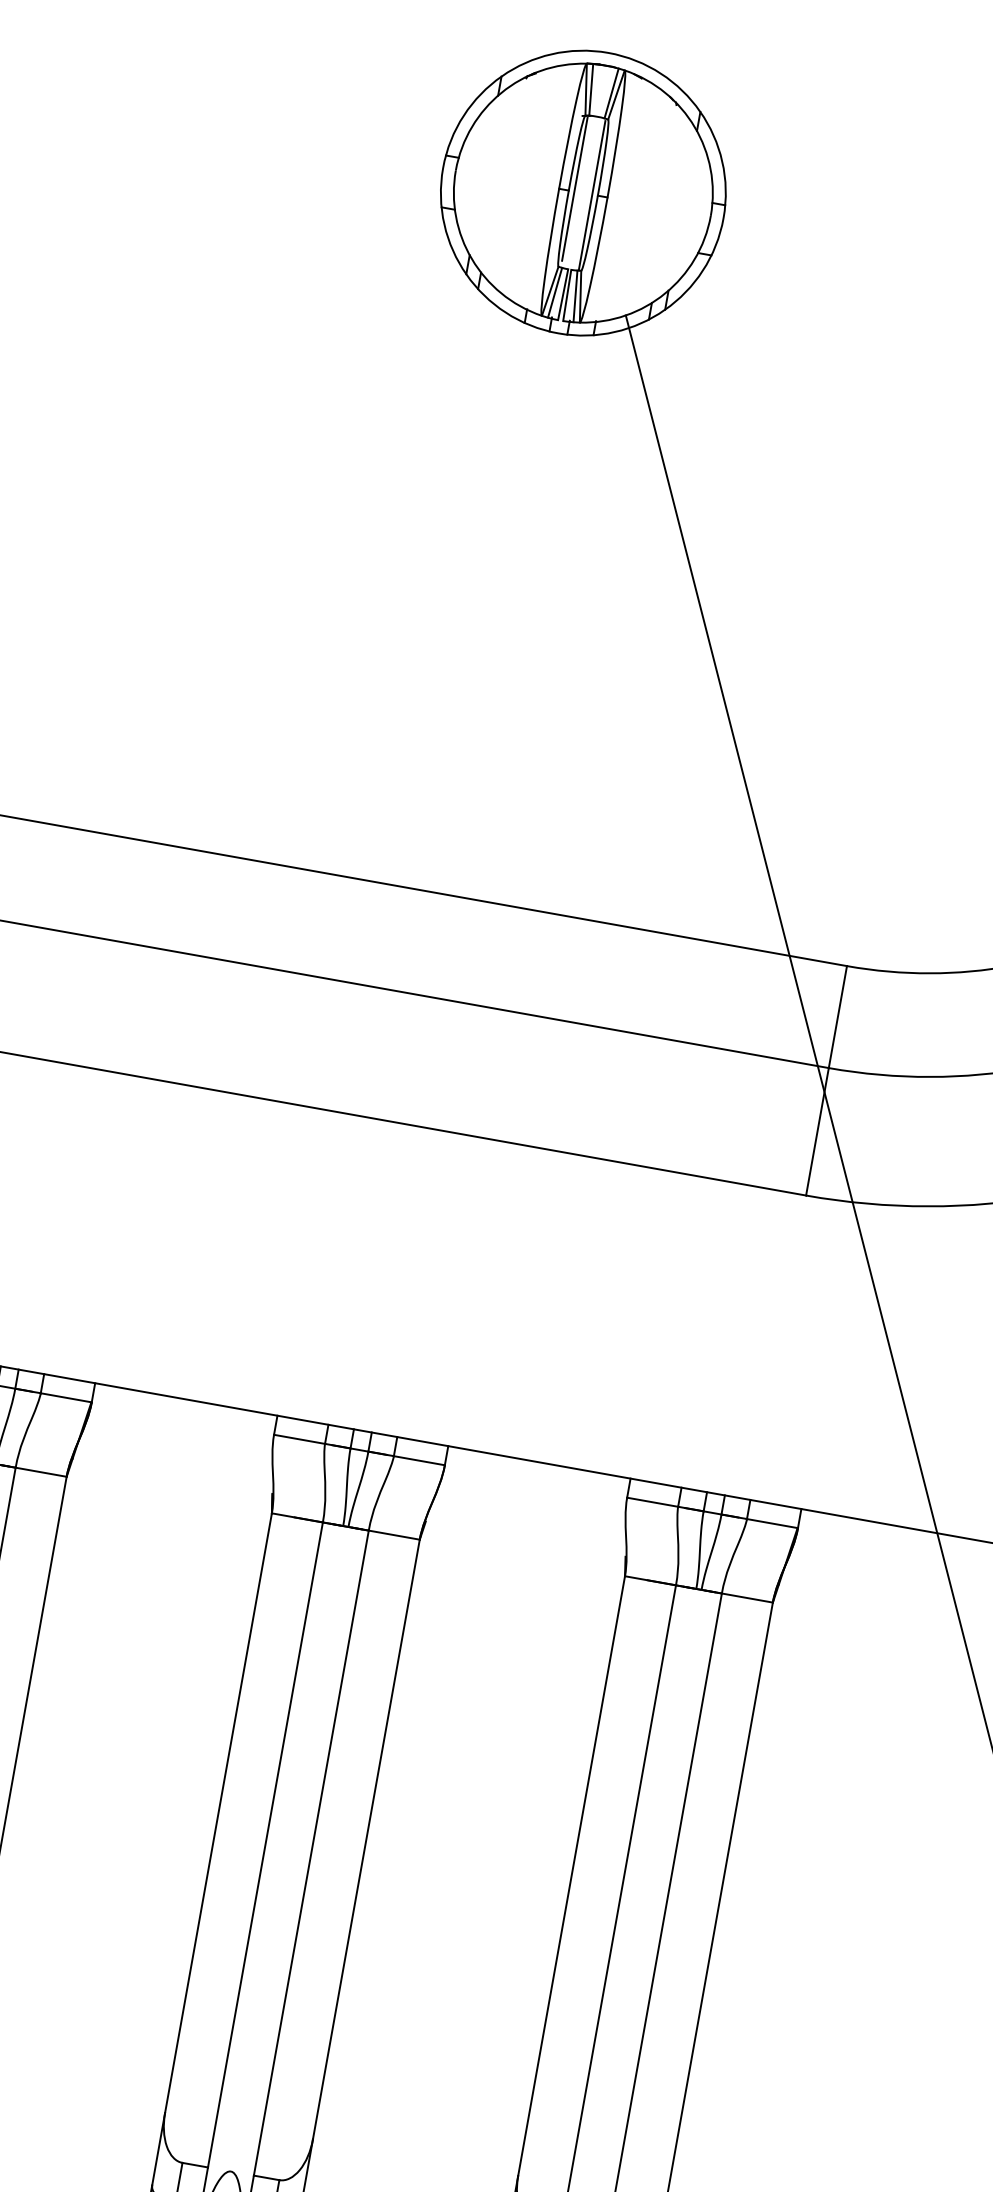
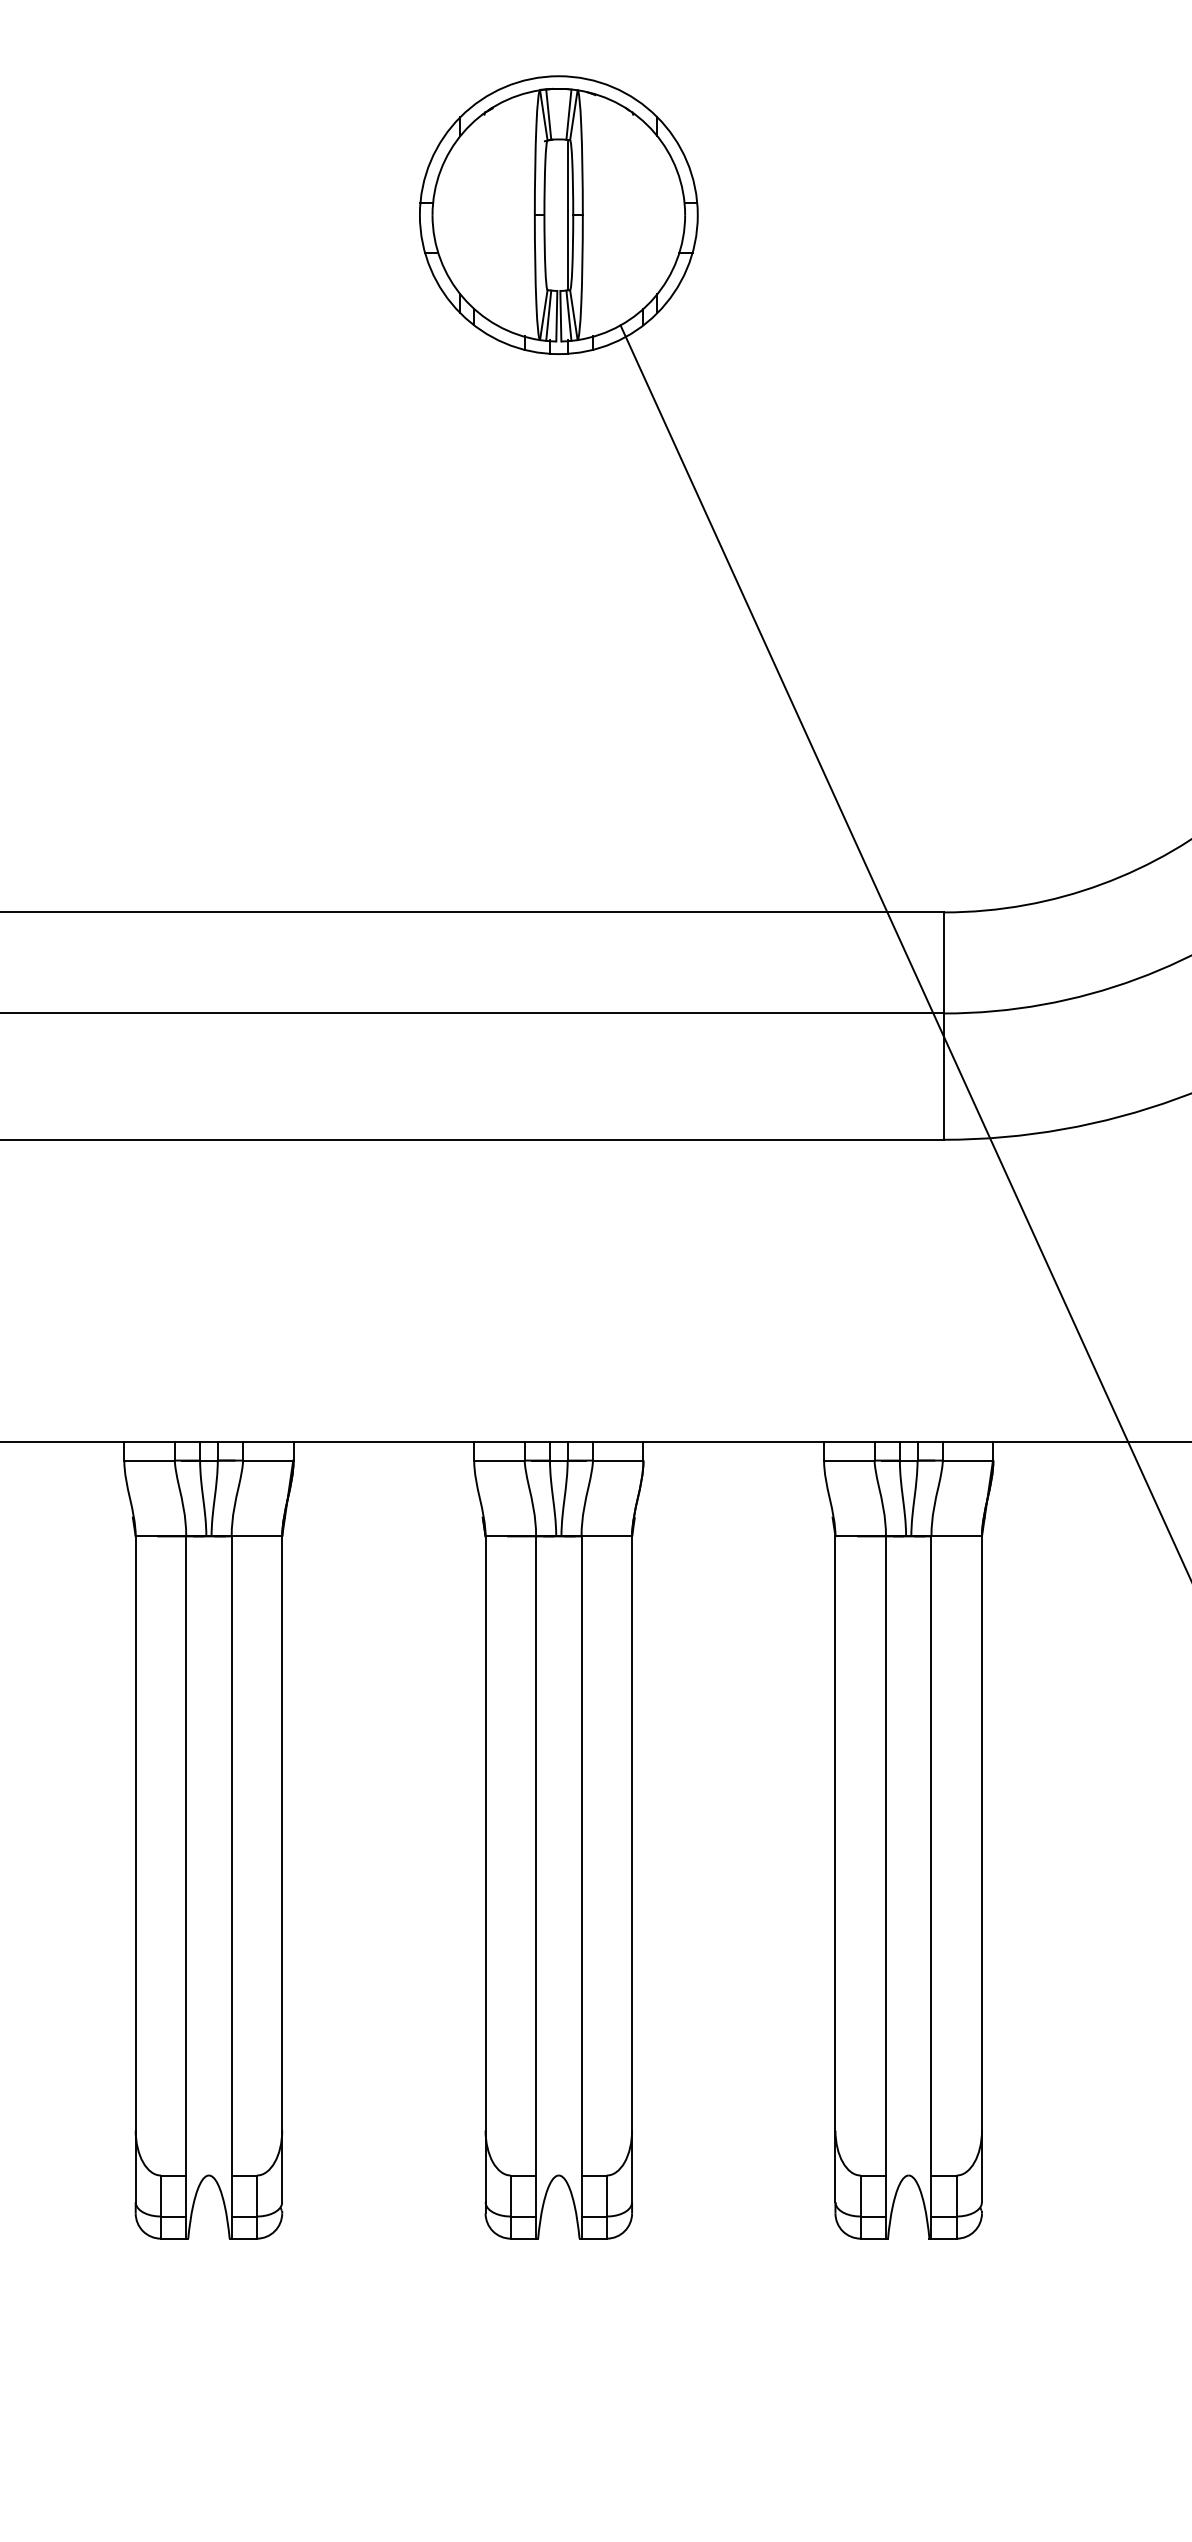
line: (575, 188) -> (550, 212), removed

